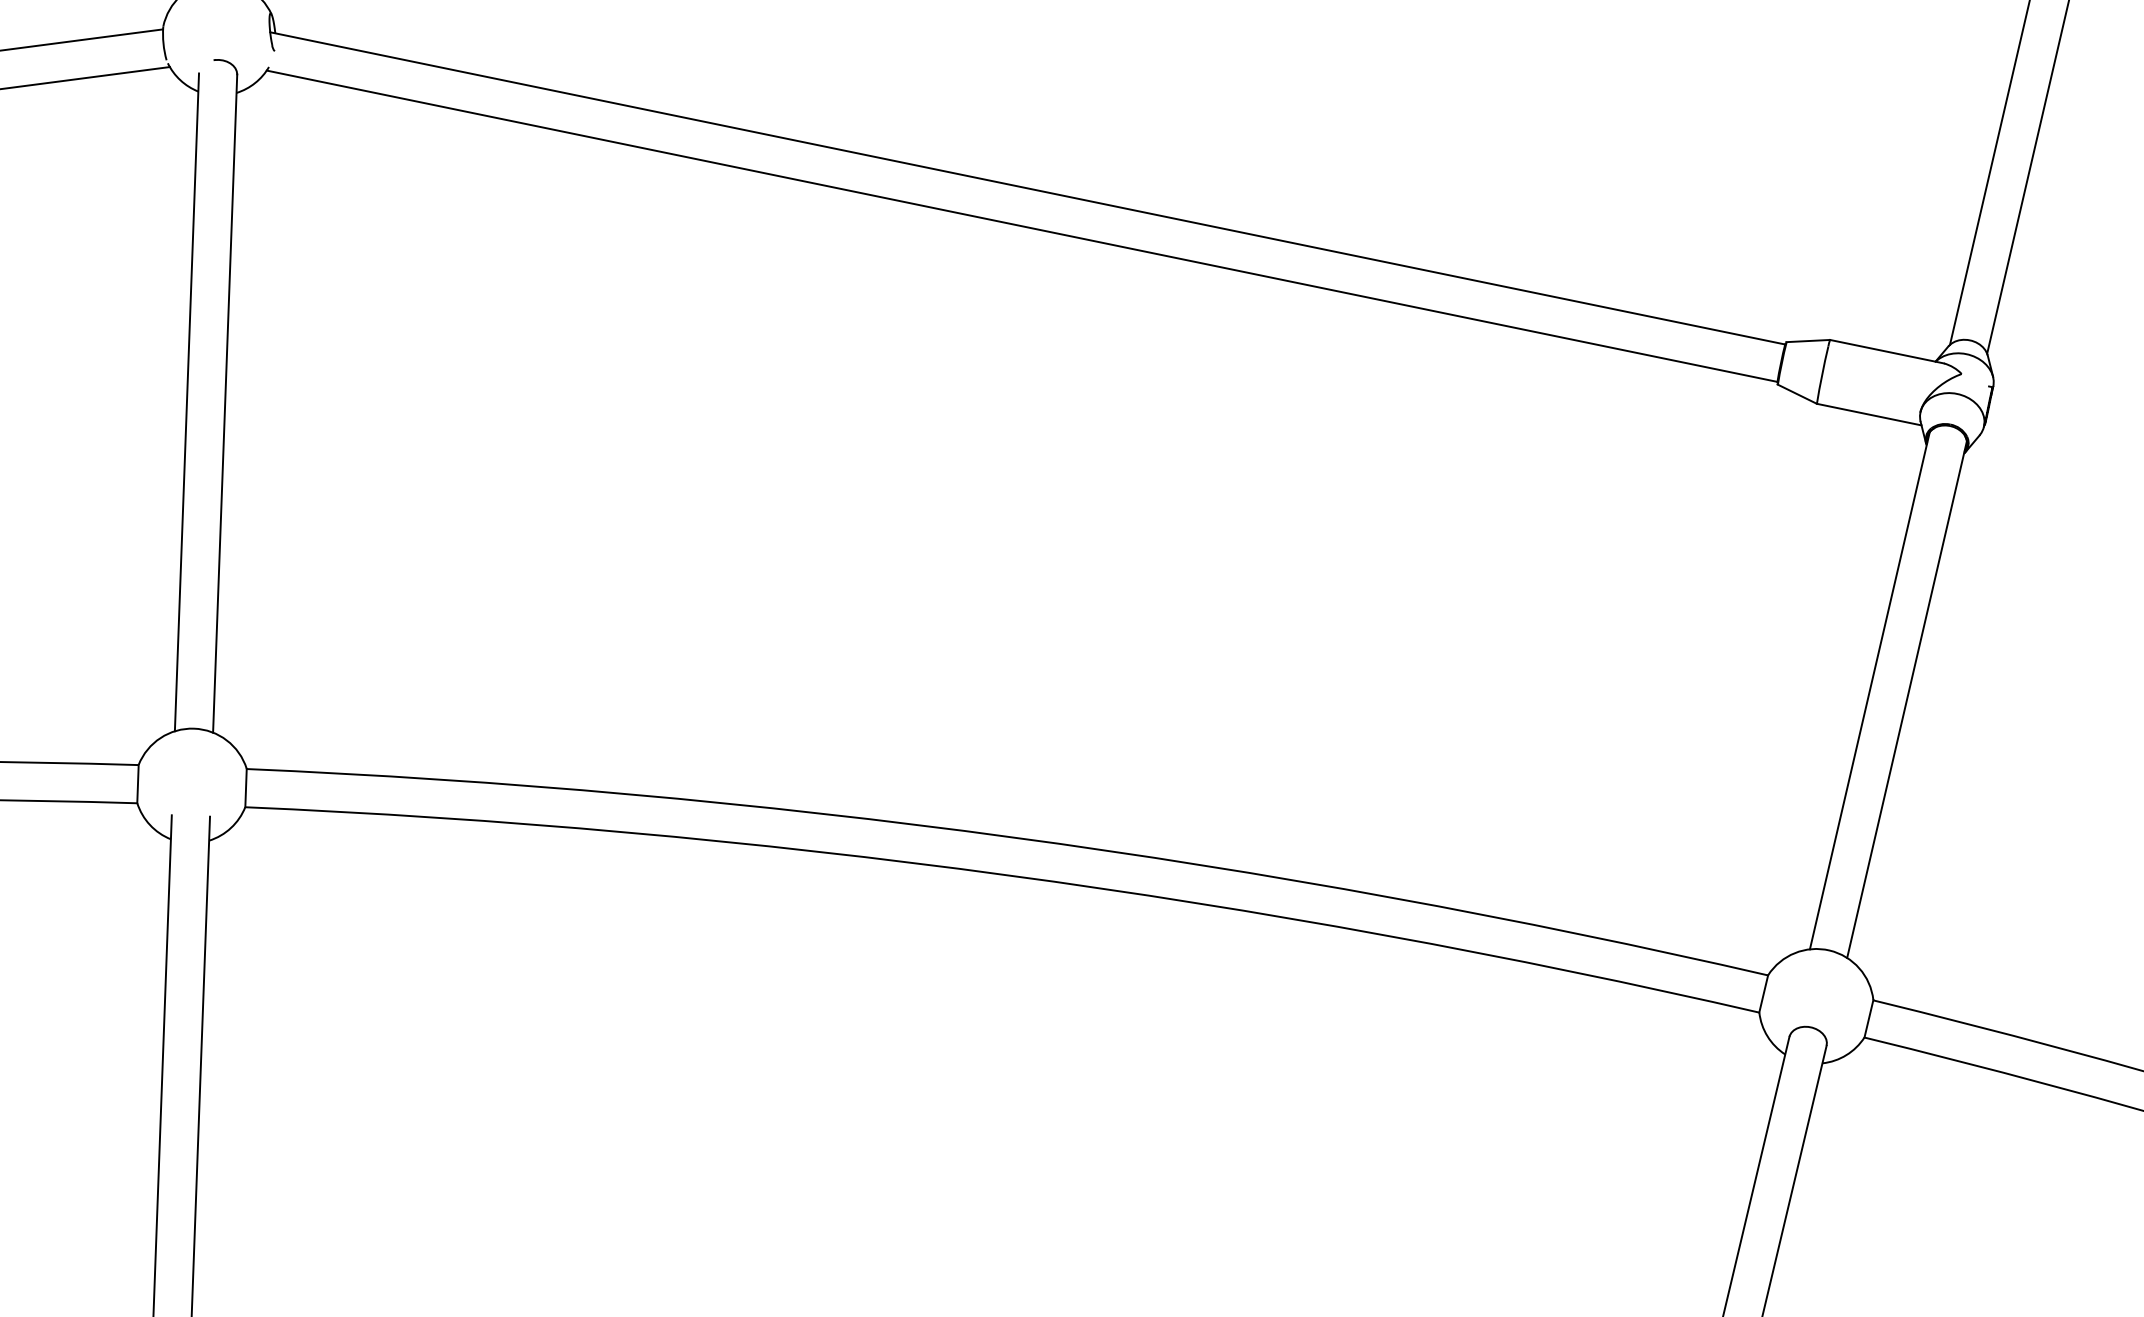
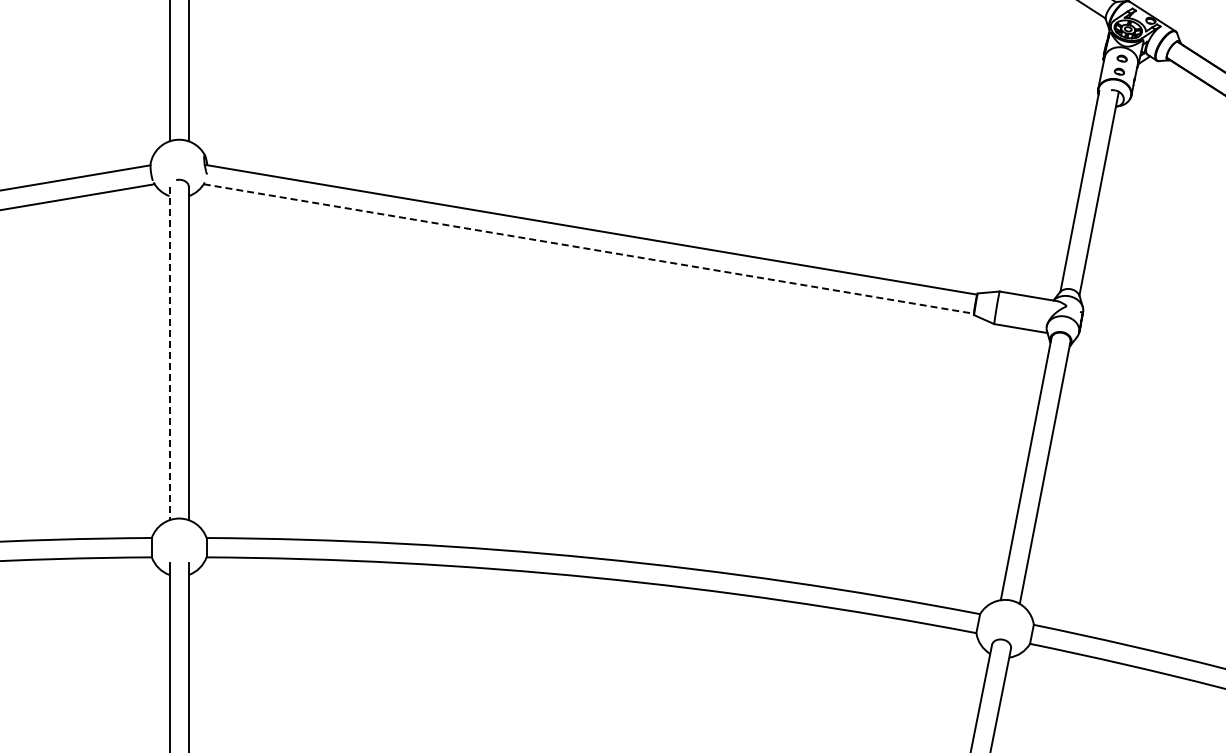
line: (1023, 227) -> (589, 249), solid -> dashed
line: (186, 402) -> (169, 353), solid -> dashed

